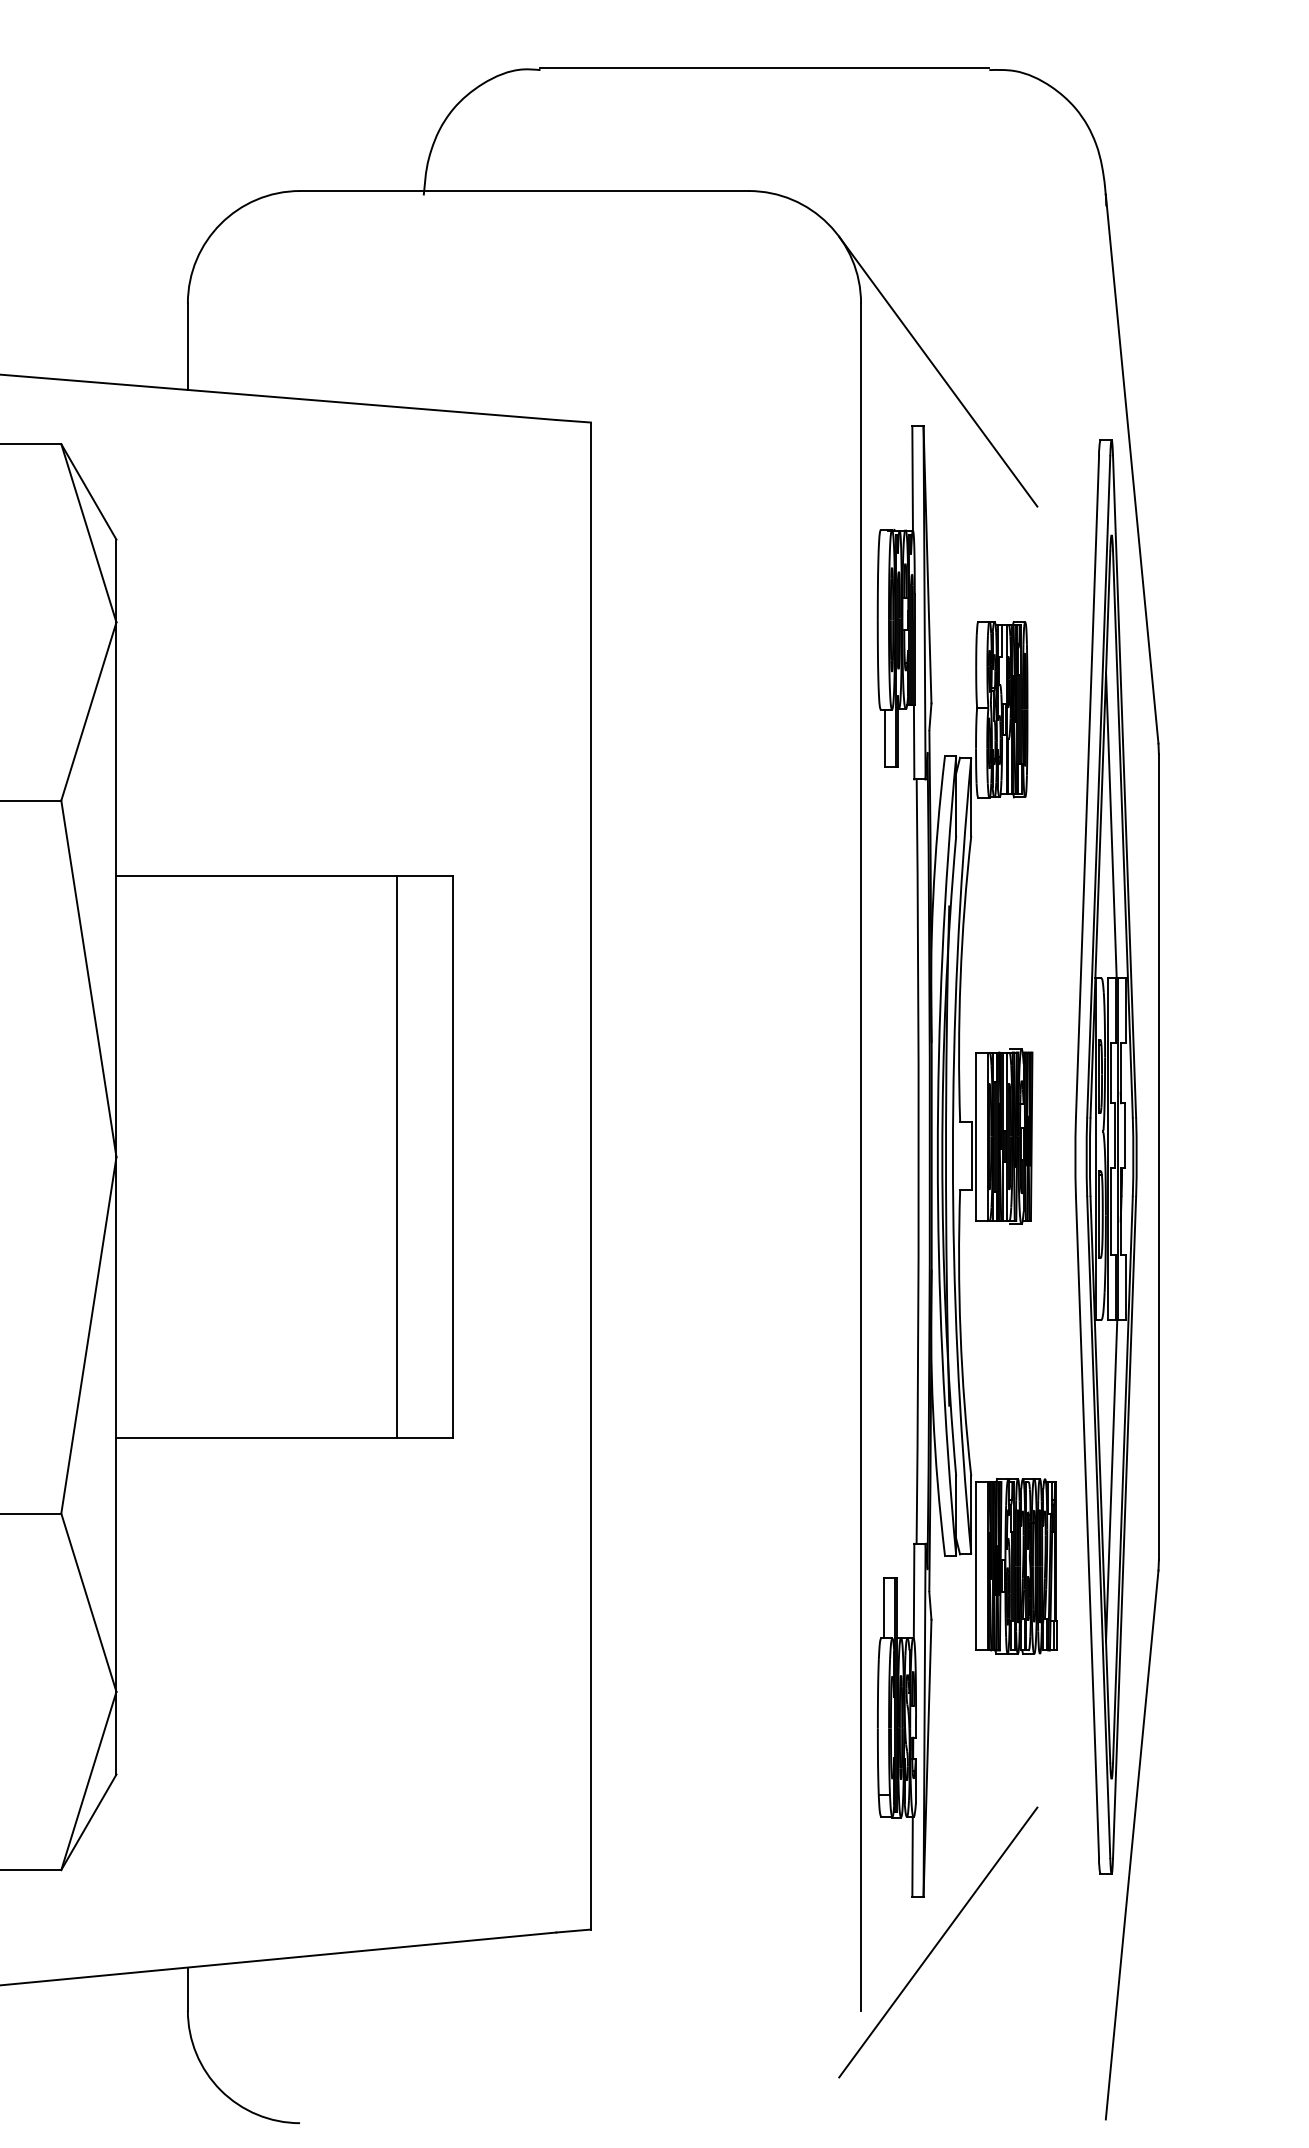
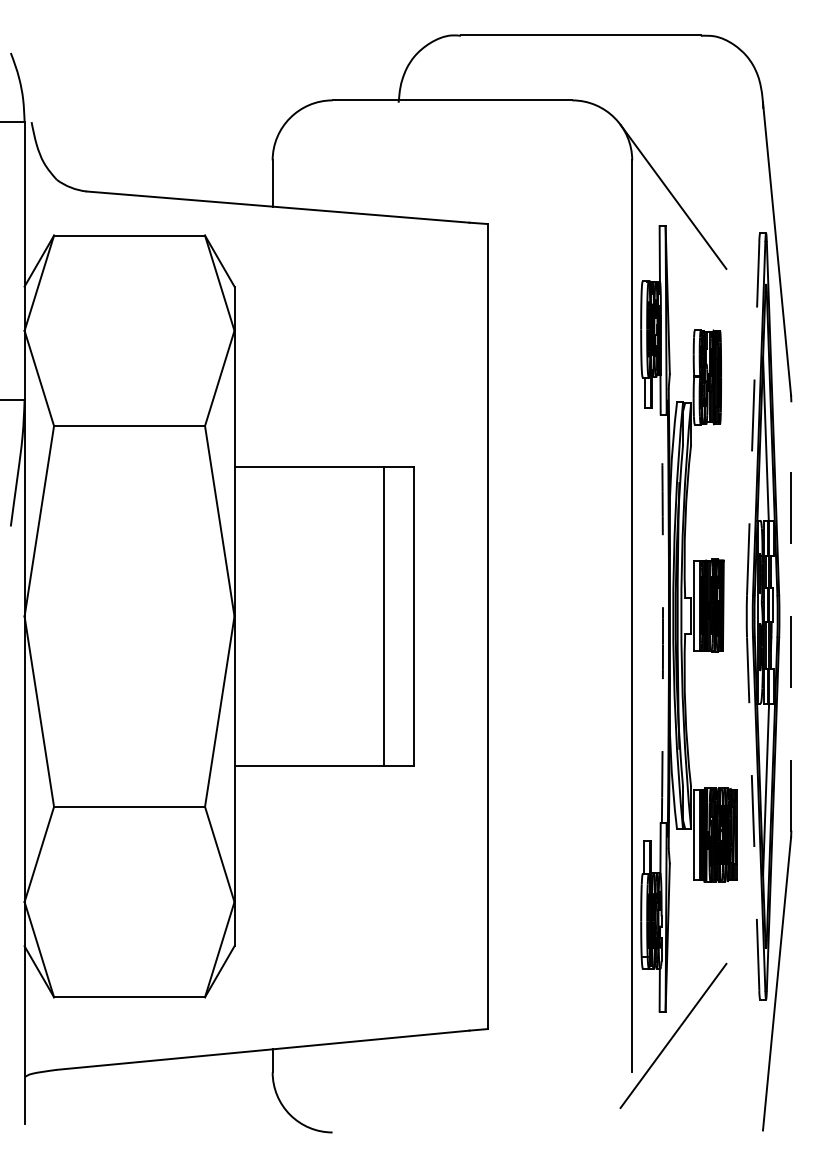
line: (1088, 786) -> (753, 418), solid -> dashed
line: (1159, 1155) -> (791, 615), solid -> dashed
arc: (917, 1160) -> (662, 618), solid -> dashed
line: (1088, 1527) -> (753, 814), solid -> dashed

